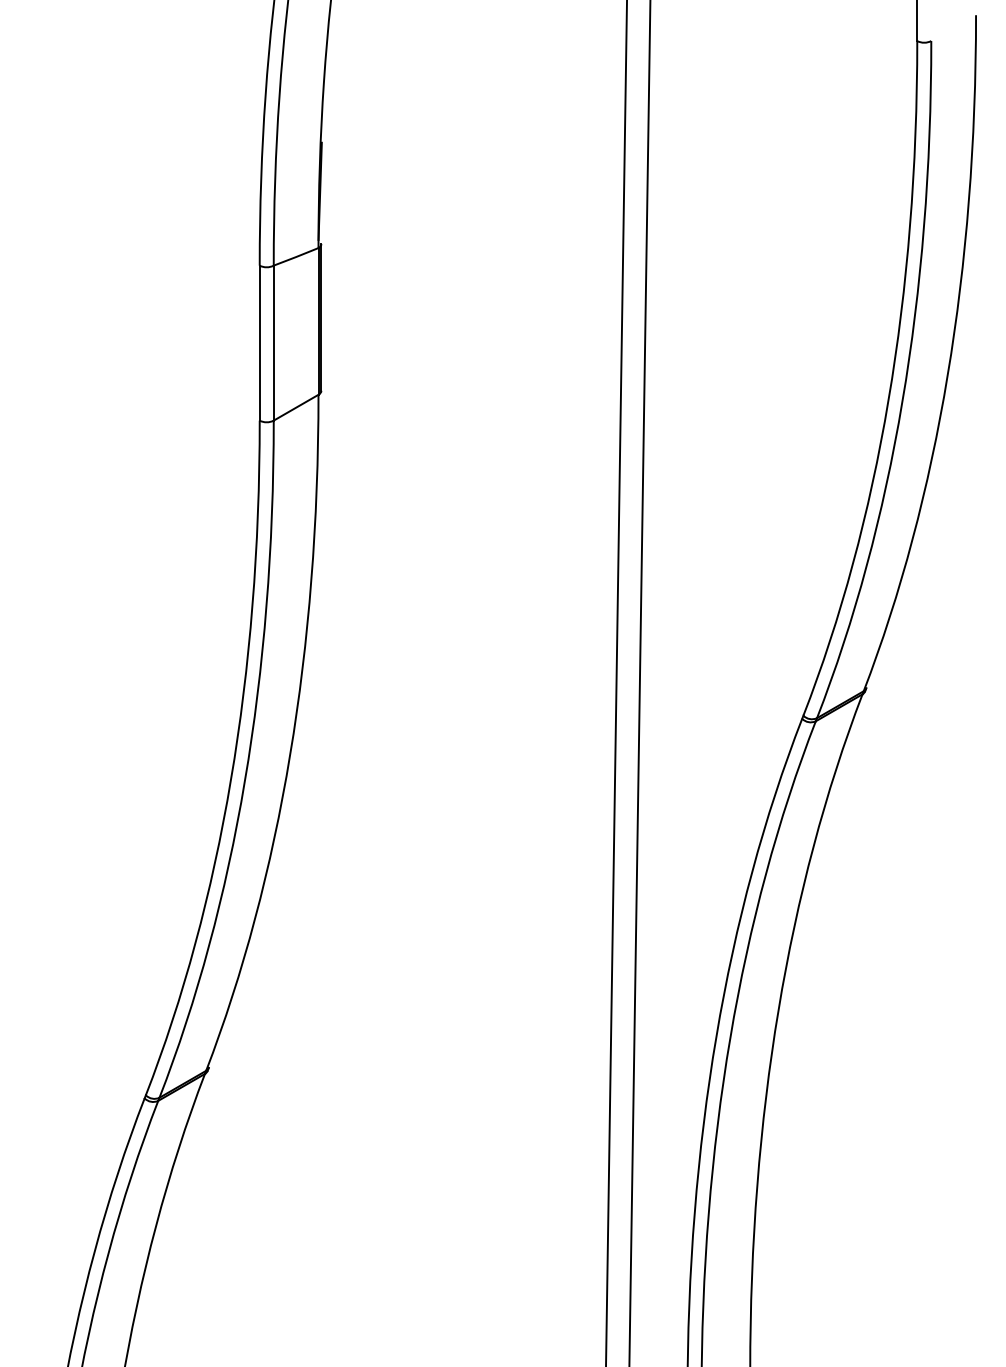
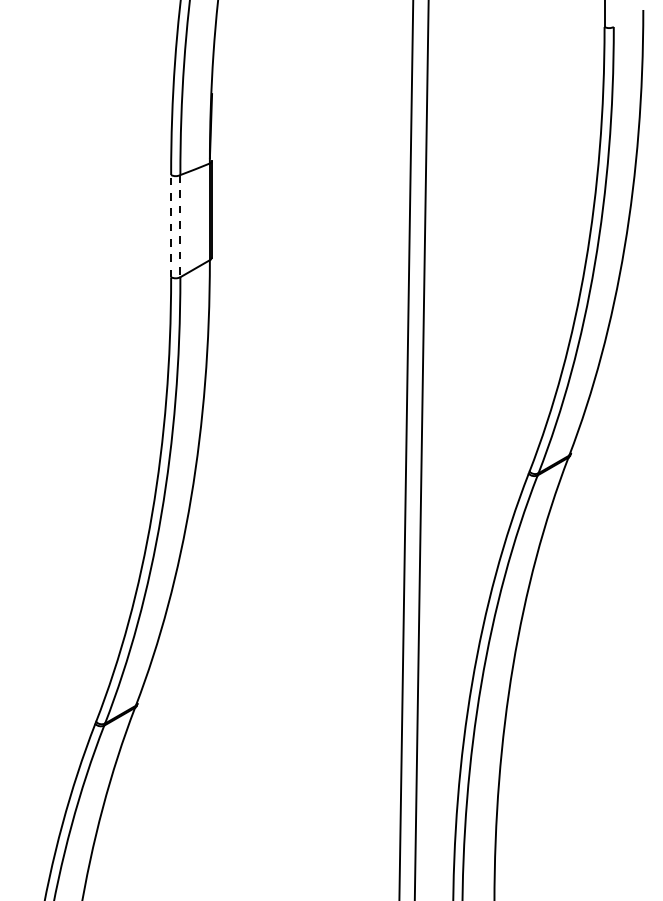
line: (260, 342) -> (171, 225), solid -> dashed
line: (273, 343) -> (180, 226), solid -> dashed

